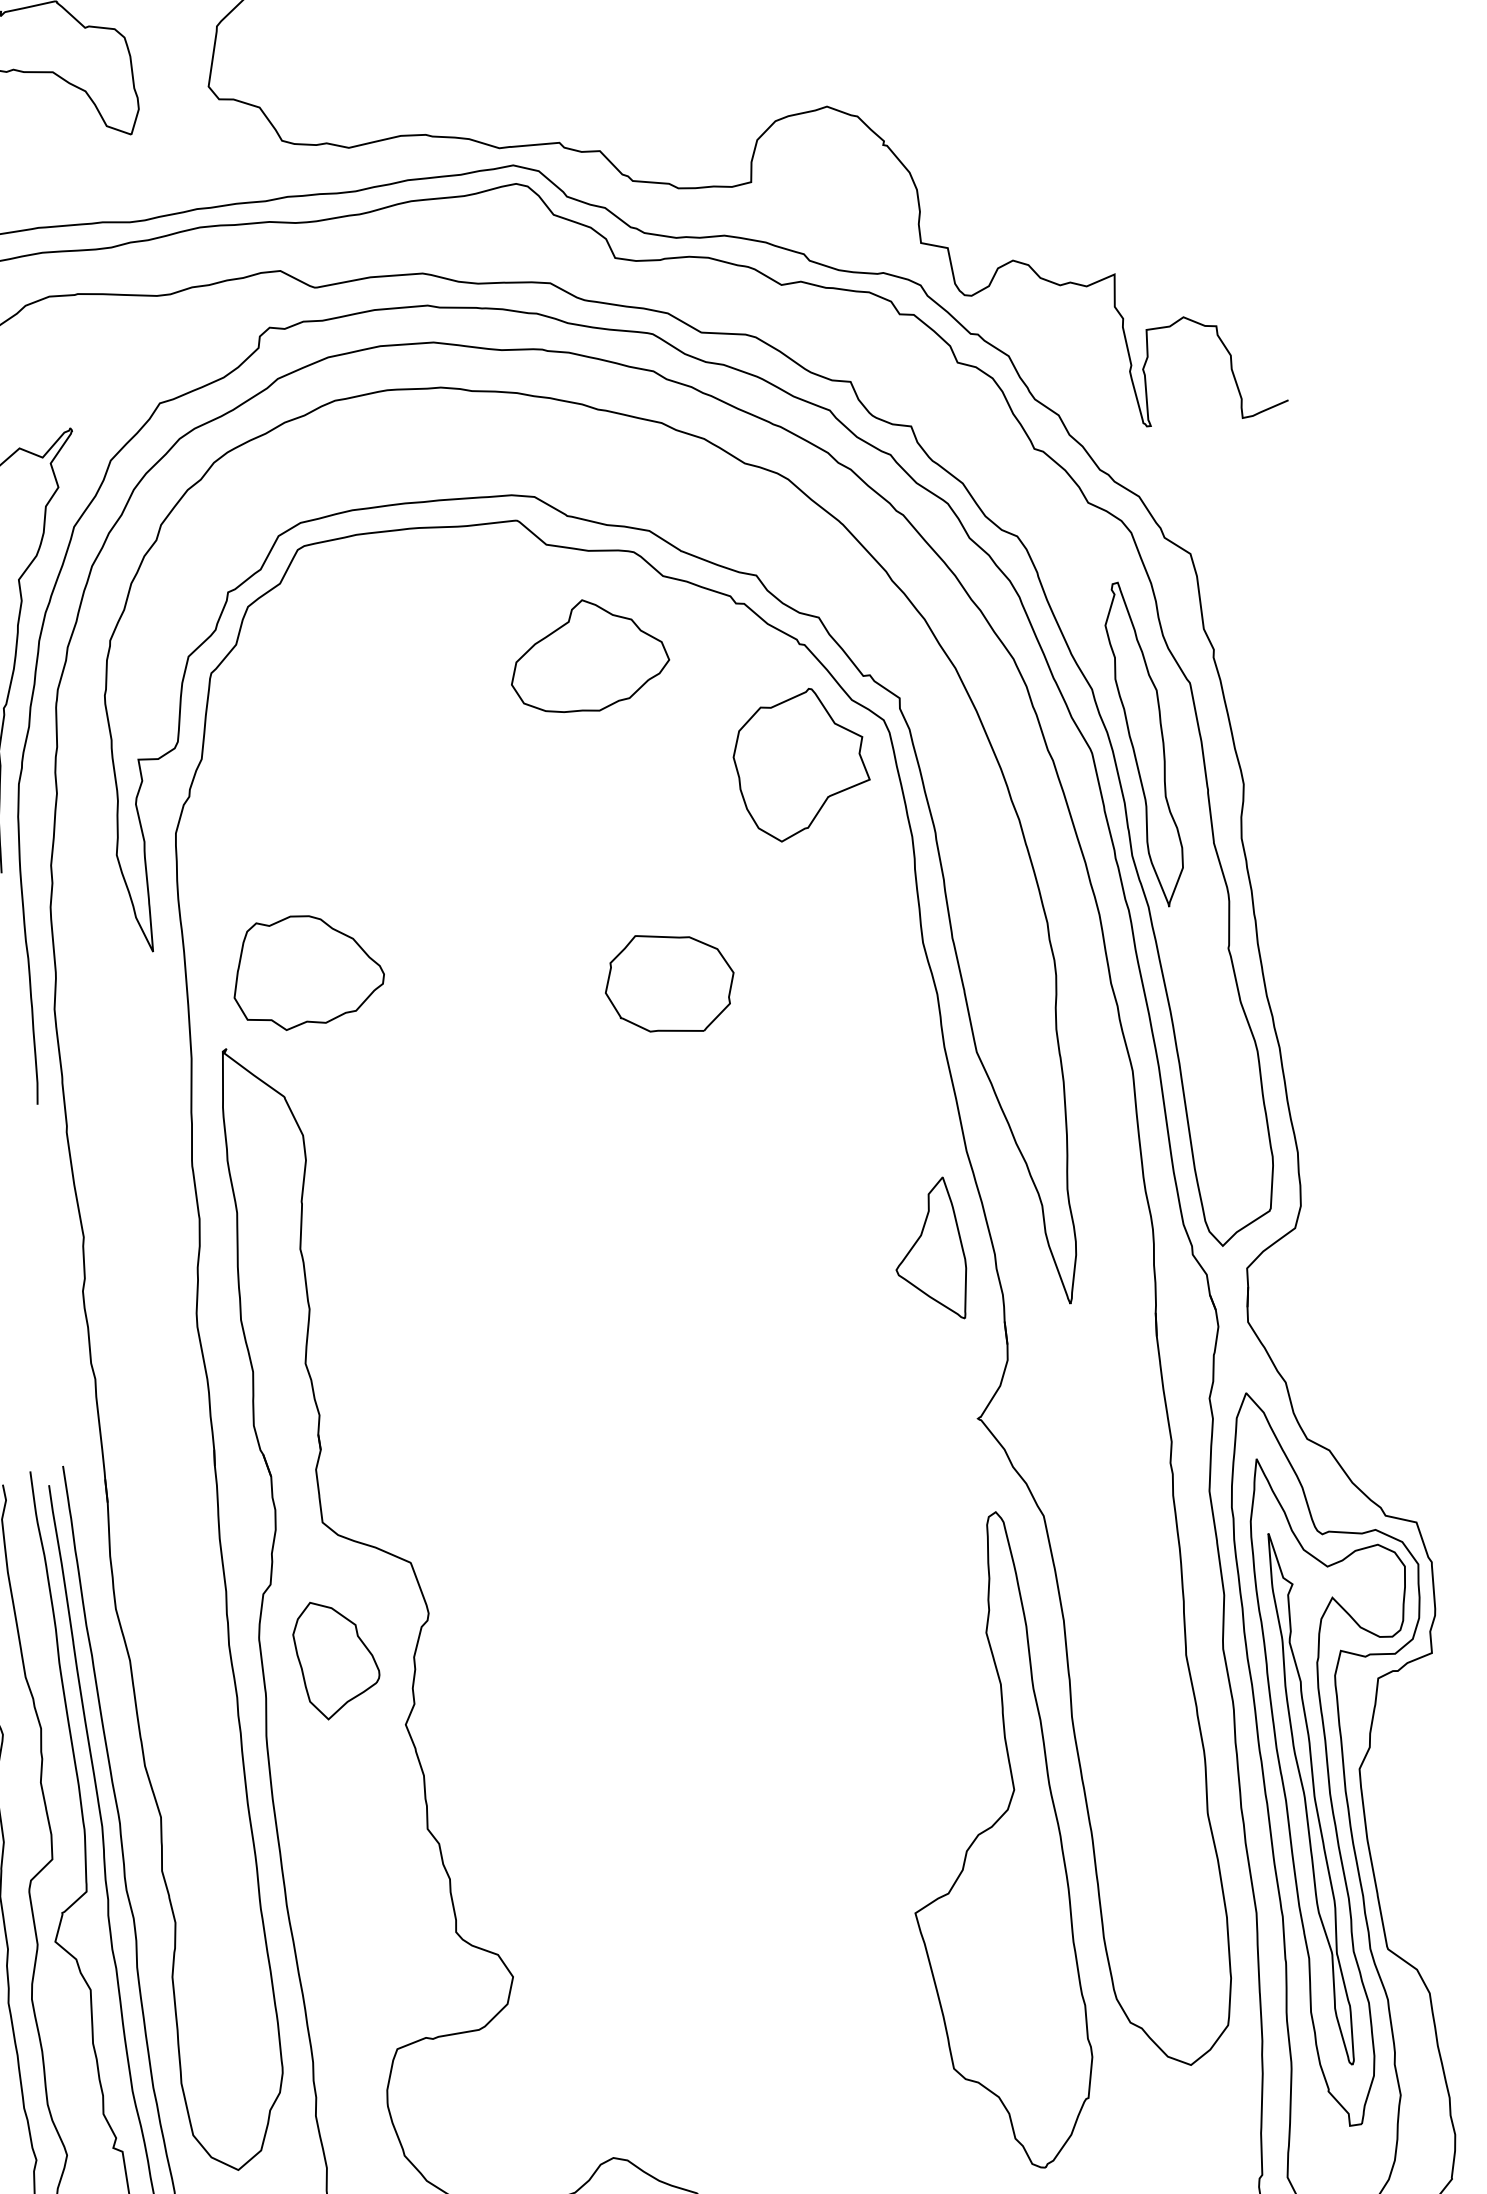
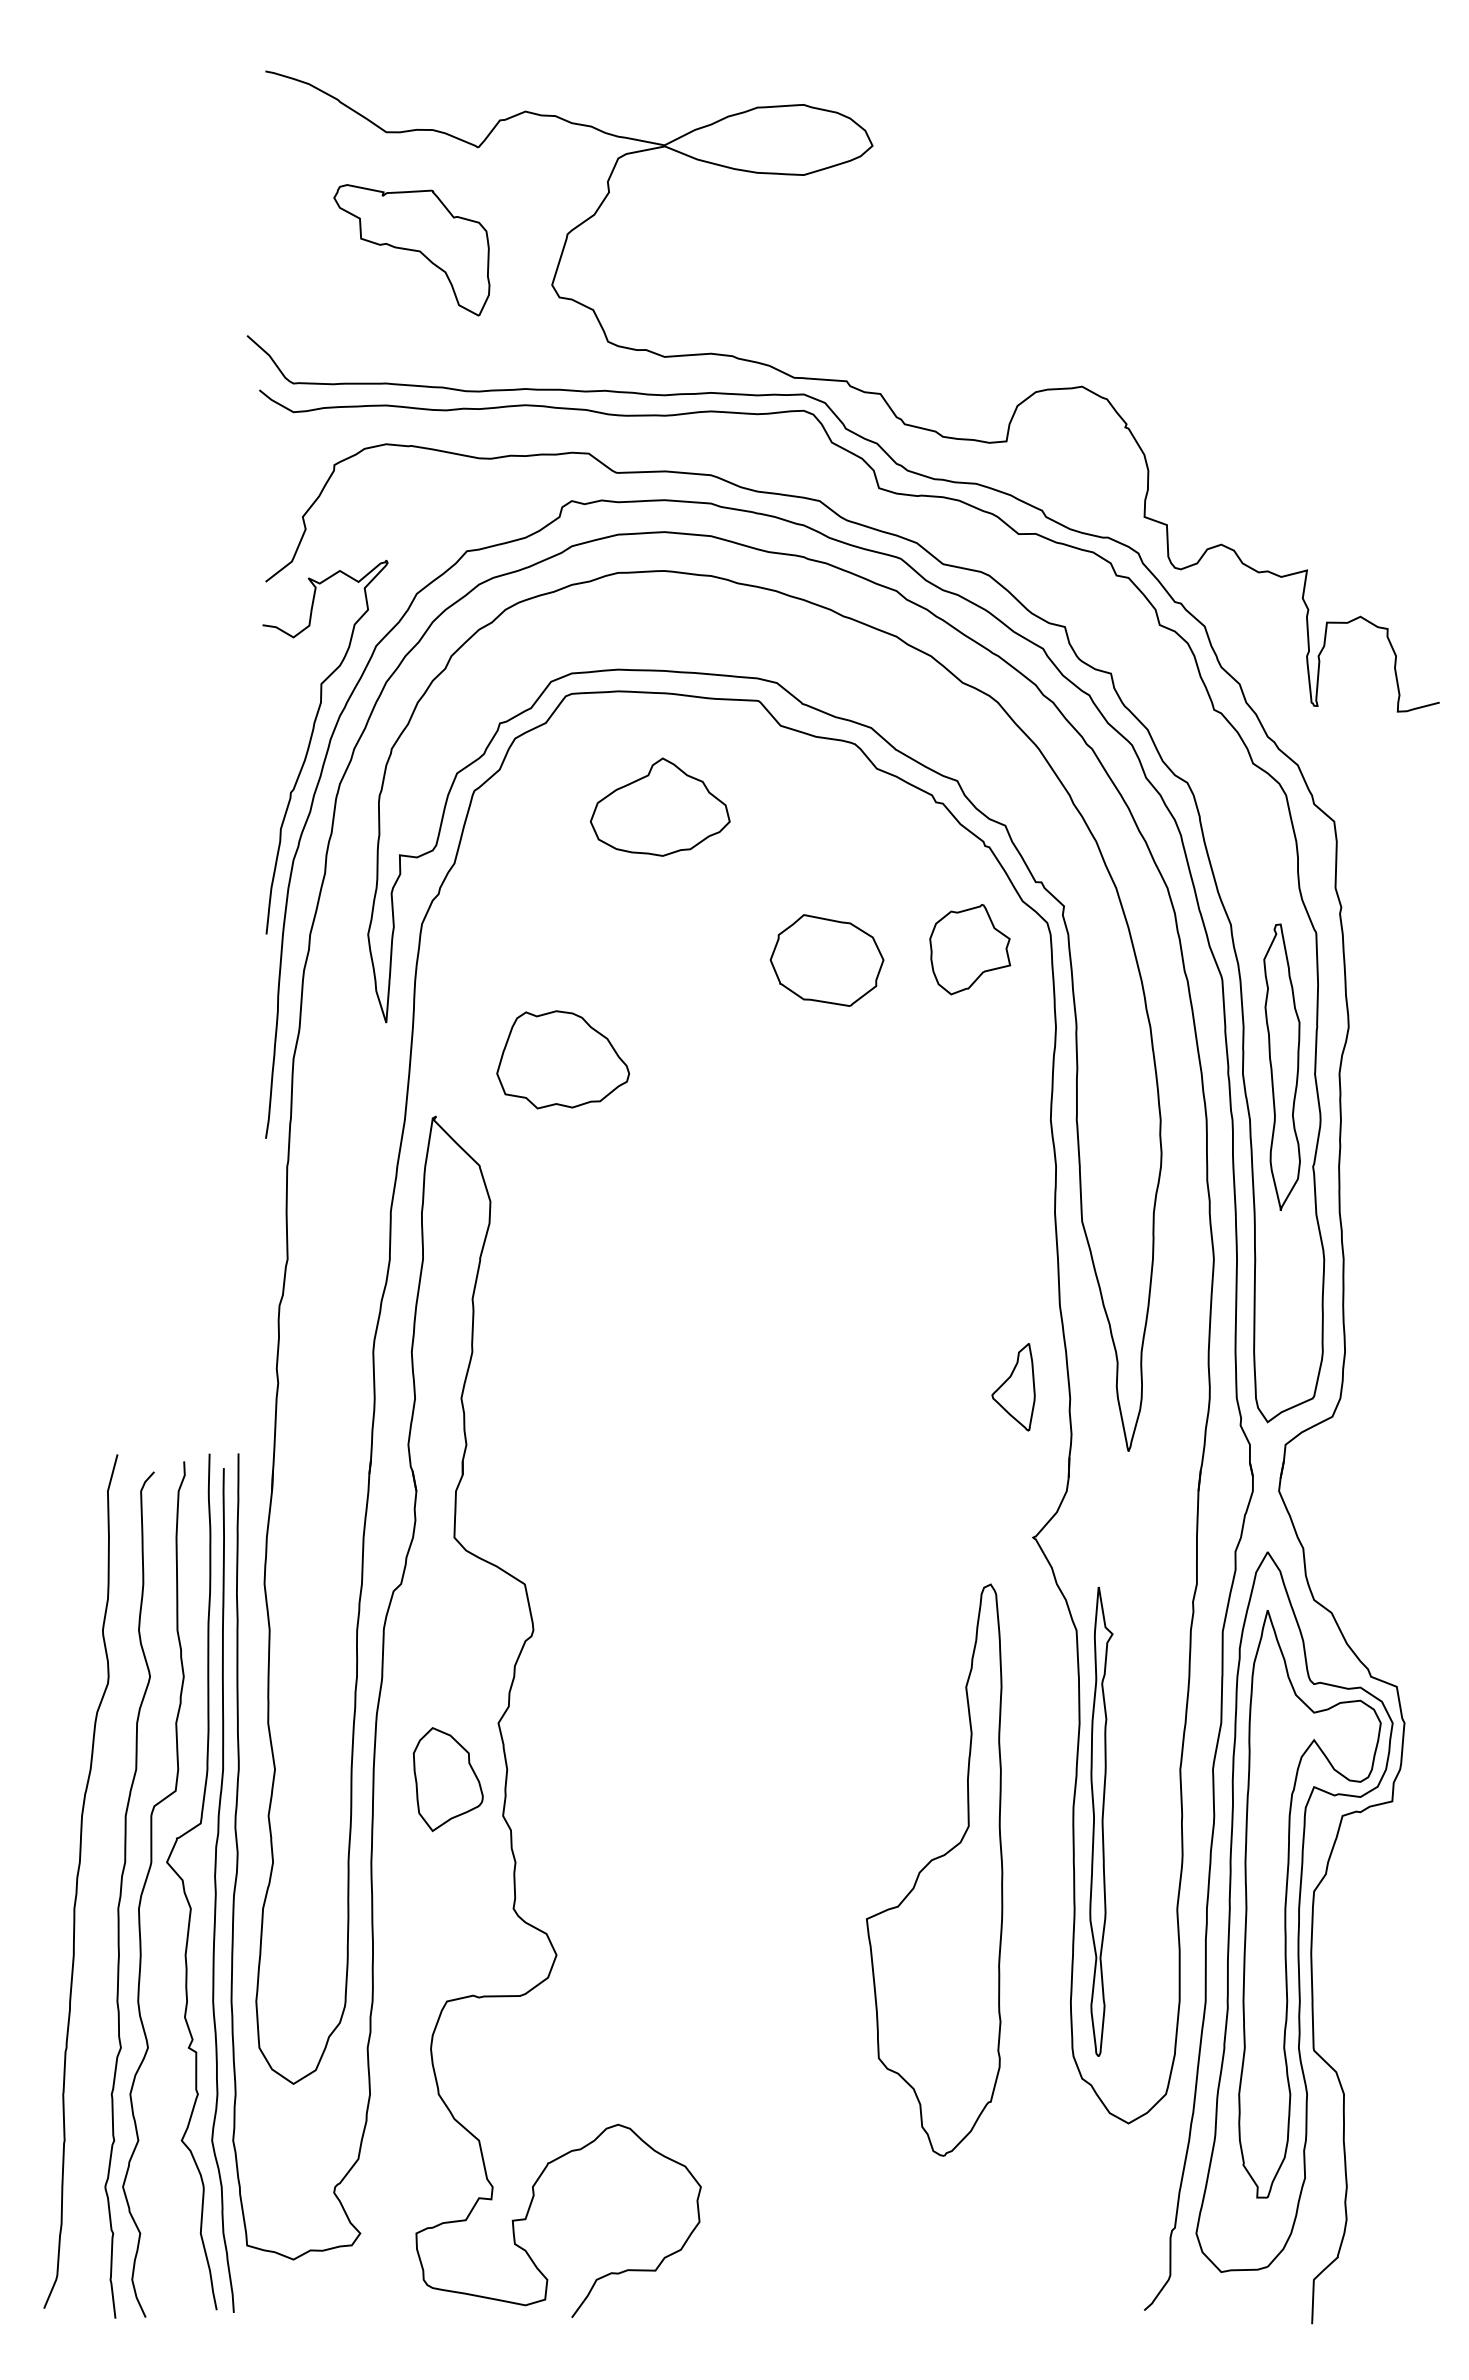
part: (586, 655) -> (659, 806), moved
part: (1144, 743) -> (1281, 1066), moved
part: (801, 764) -> (970, 949), size x0.7
part: (307, 969) -> (563, 1059), moved
part: (669, 983) -> (826, 960), moved
part: (928, 1252) -> (1013, 1387), size x0.7
part: (336, 1658) -> (447, 1779), moved
part: (1313, 1798) -> (1101, 1821), moved
part: (983, 1844) -> (934, 1869), moved

